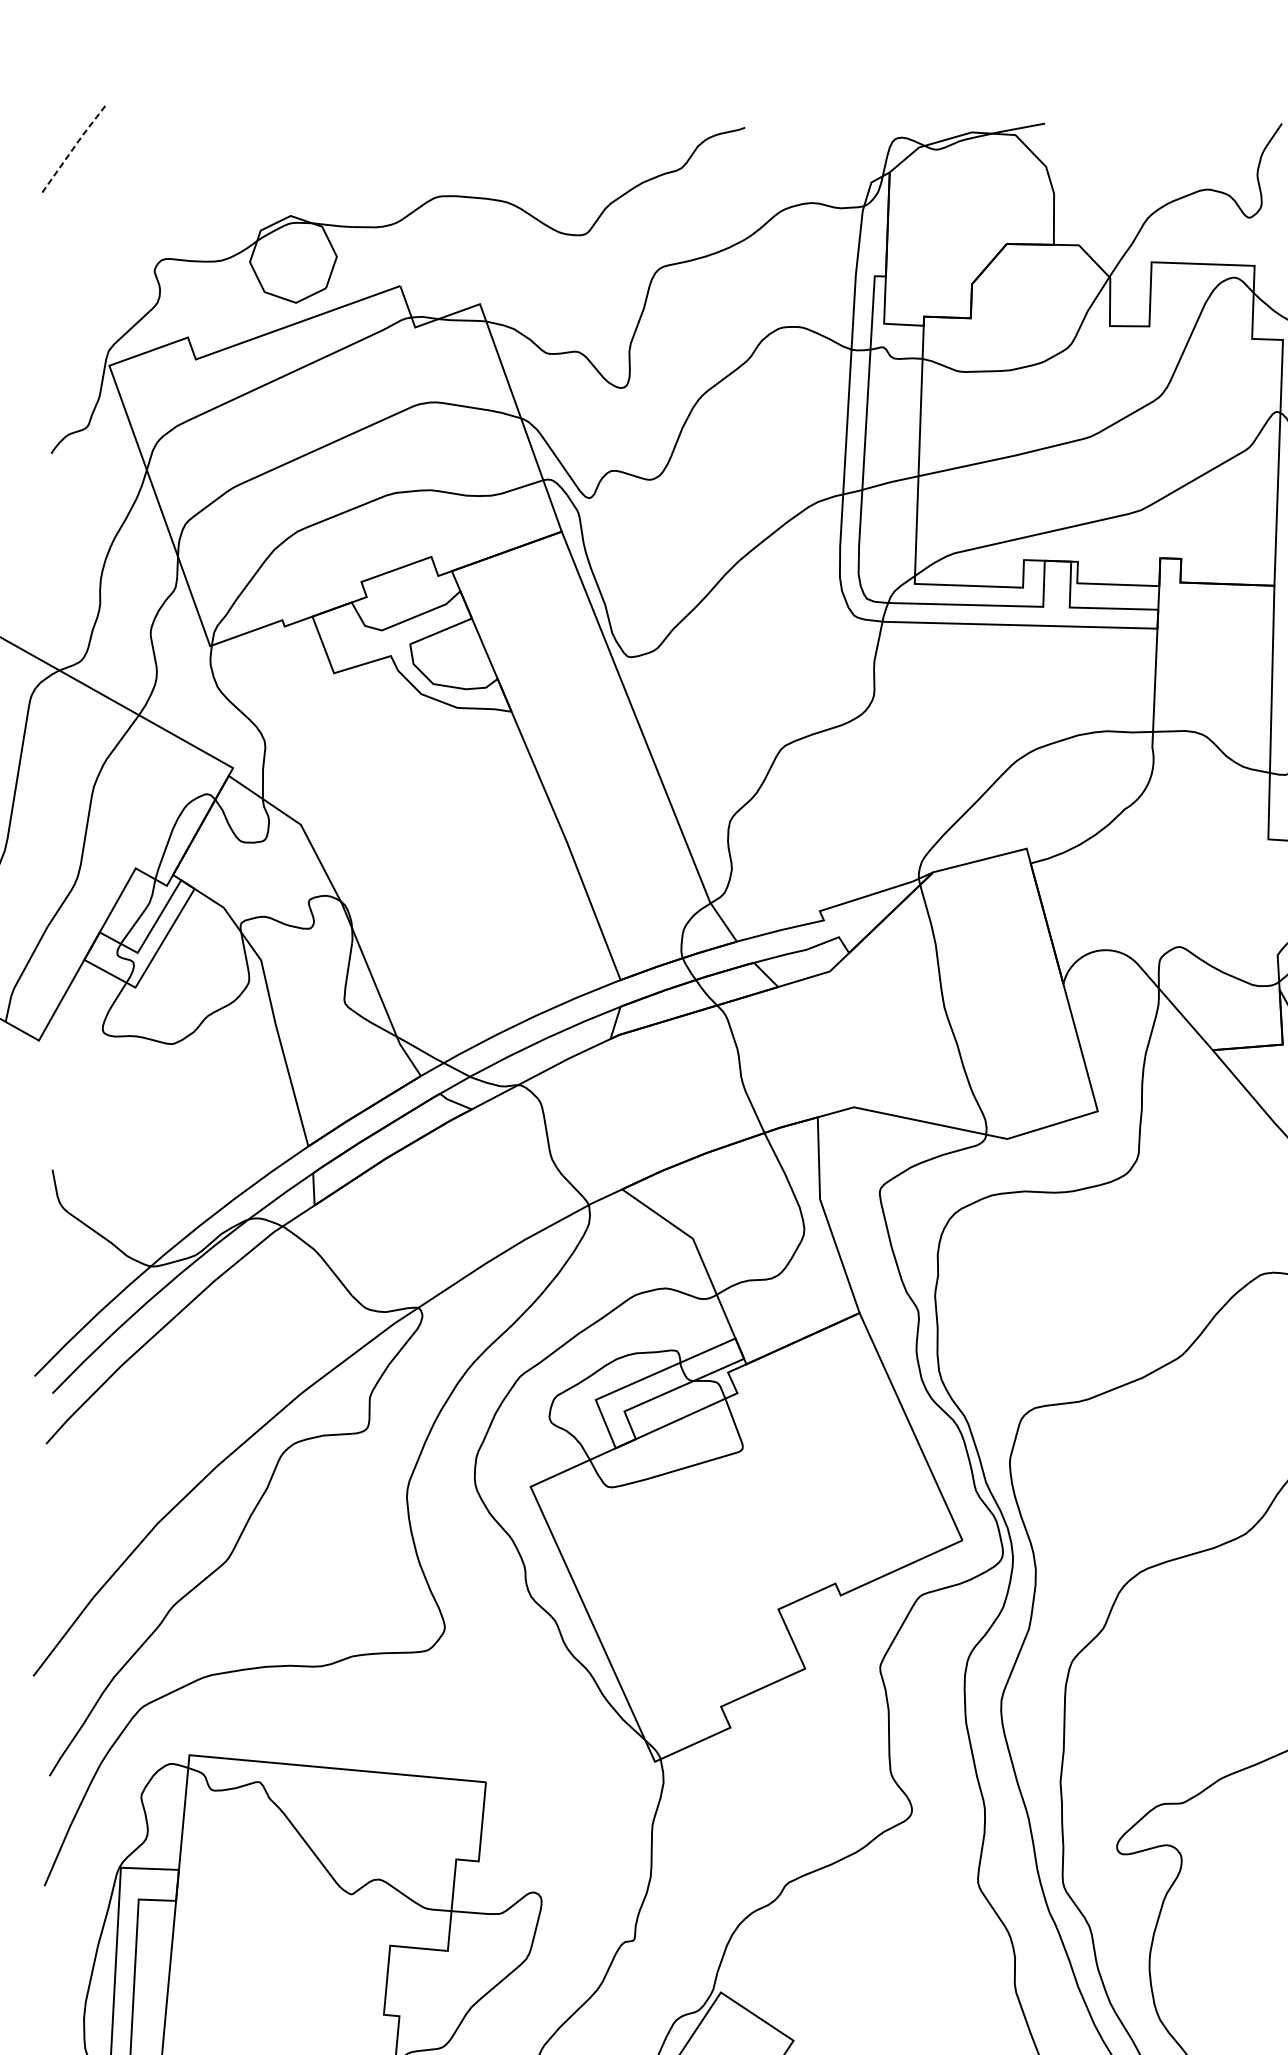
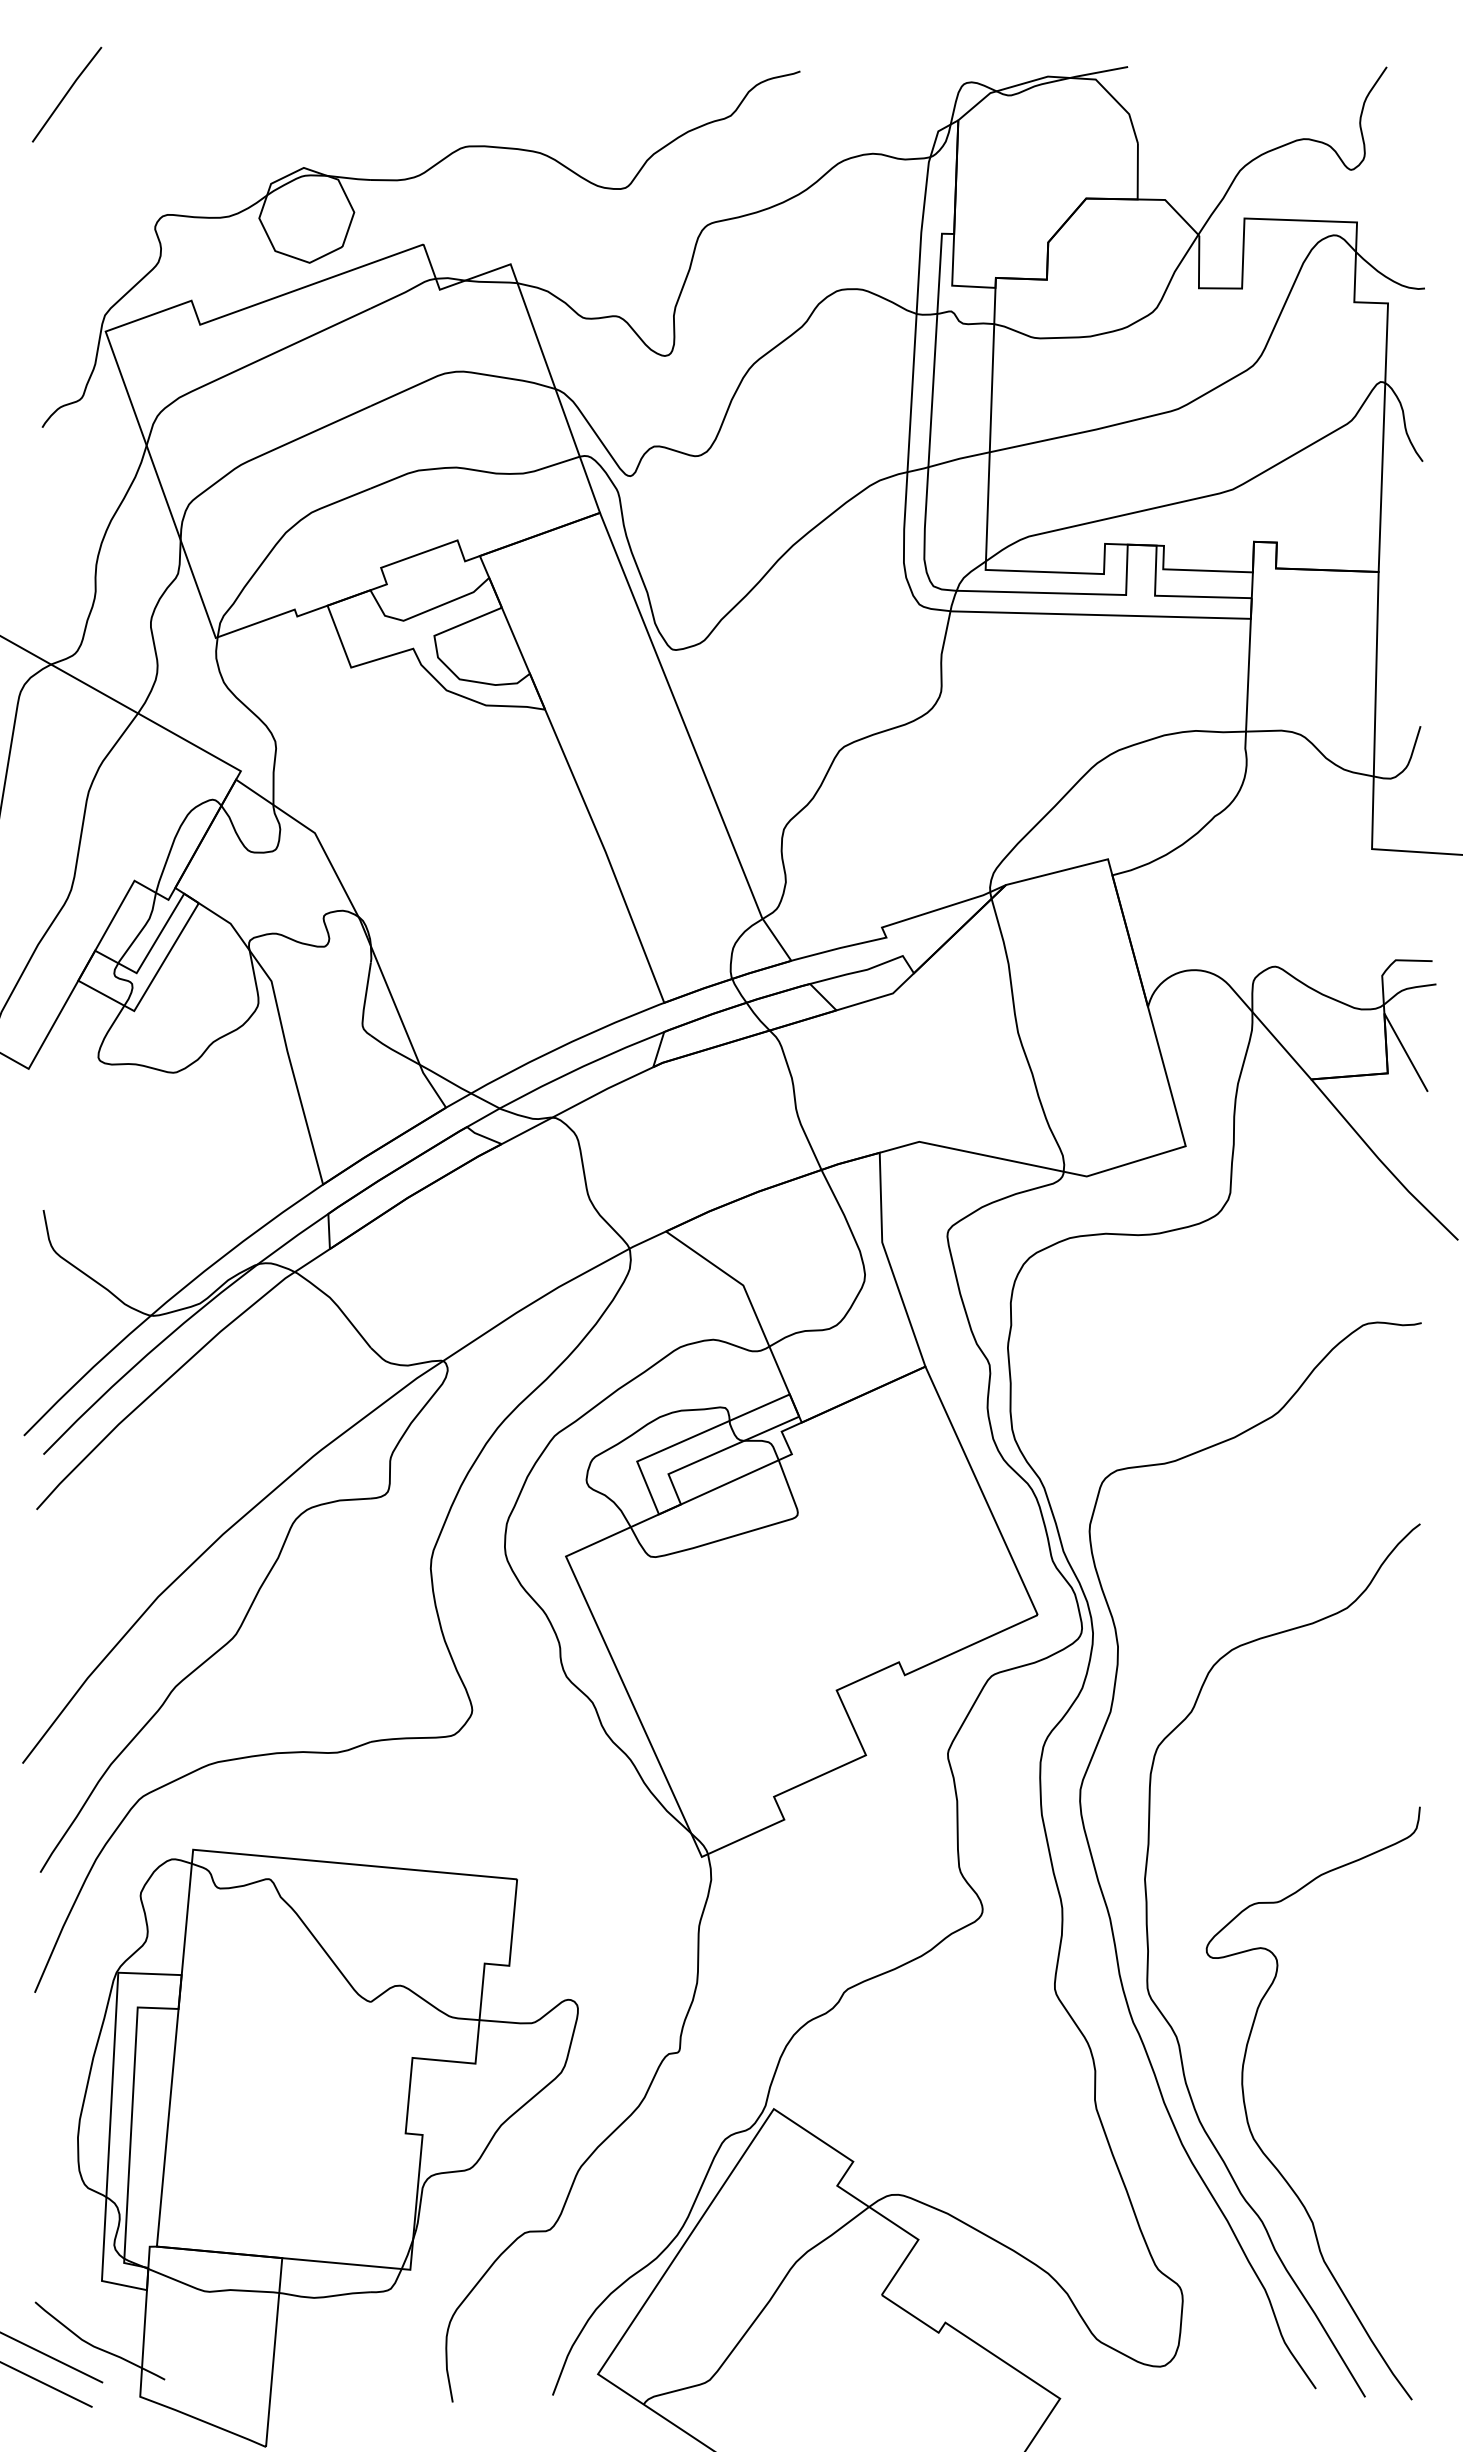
line: (73, 147) -> (66, 93), dashed -> solid

